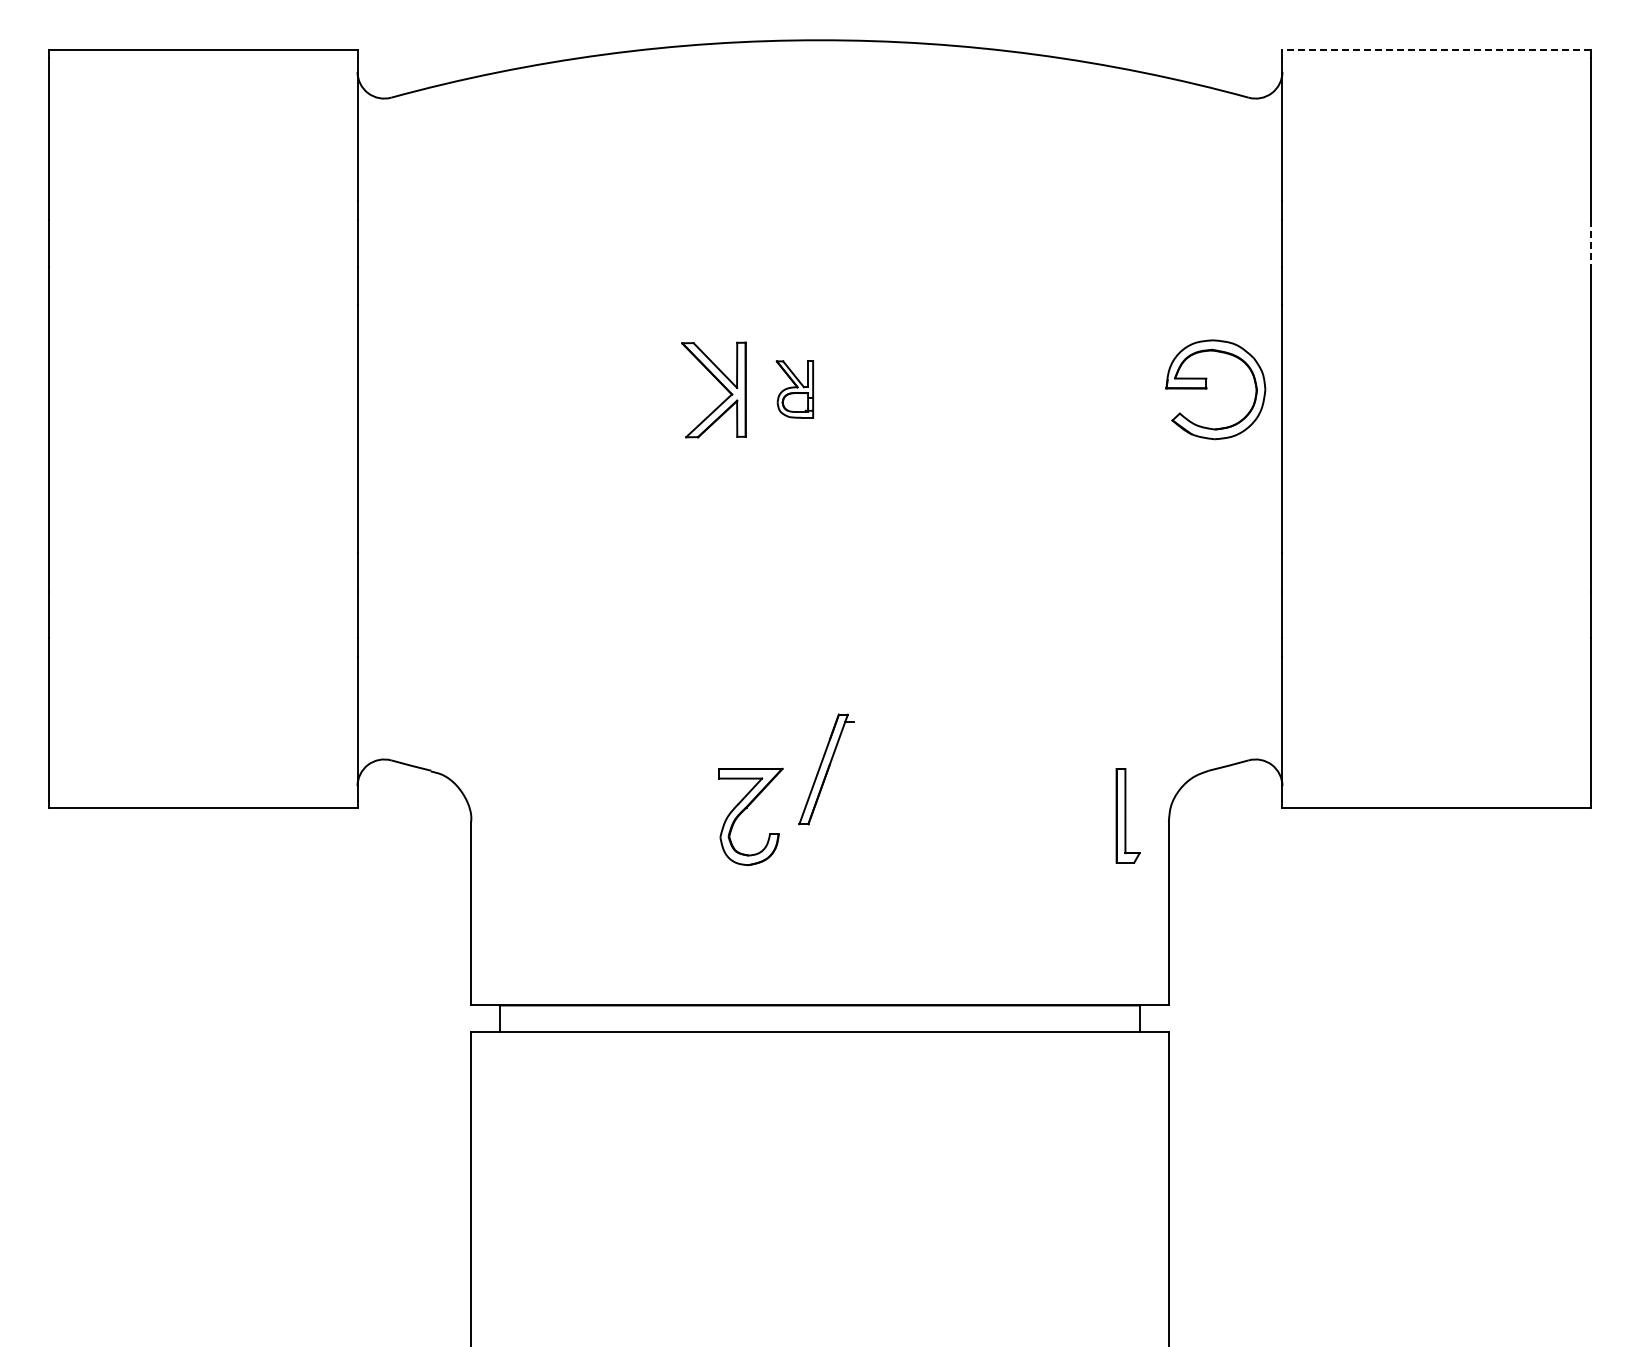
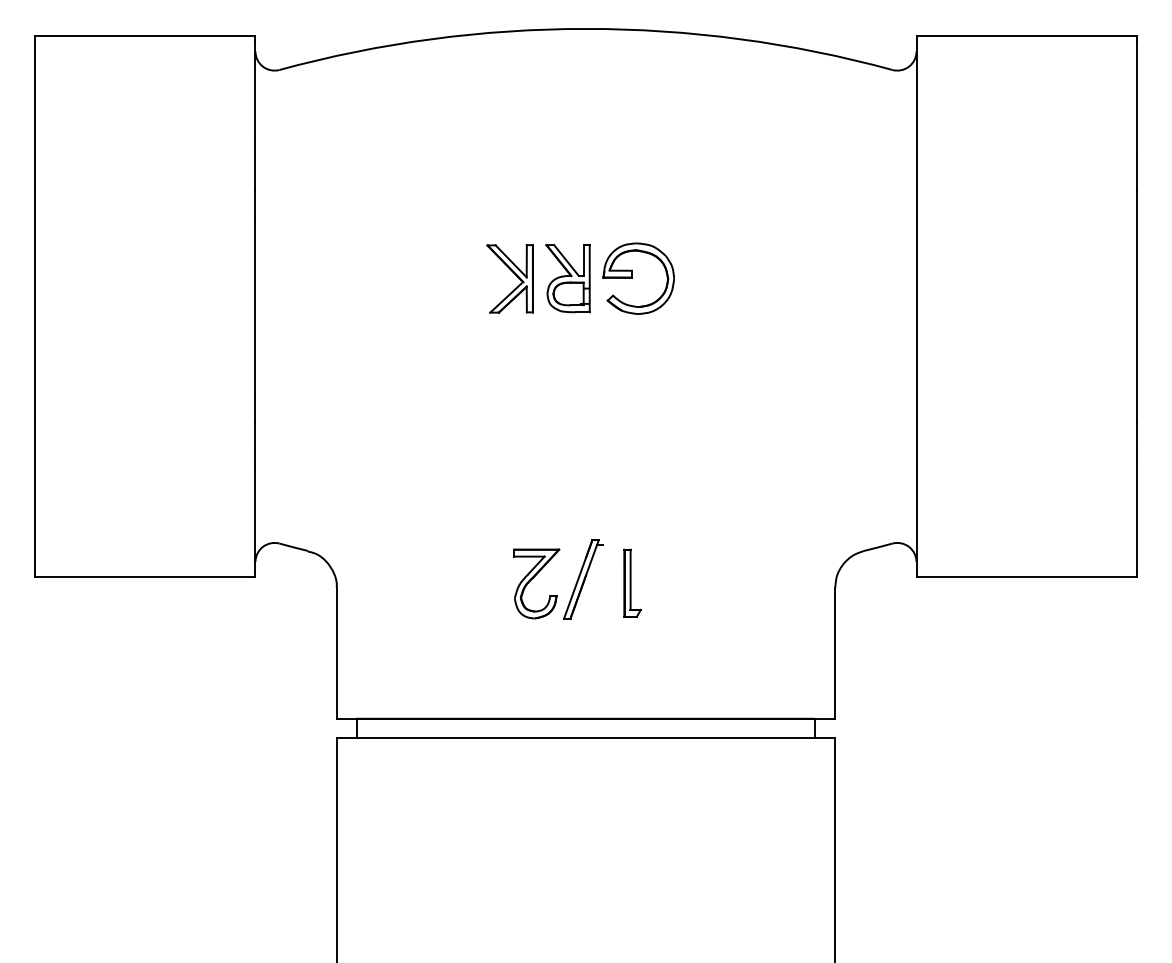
line: (1436, 50) -> (1026, 36), dashed -> solid
line: (1590, 243) -> (1136, 174), dashed -> solid
part: (794, 389) -> (567, 278), size x1.67
part: (1207, 389) -> (632, 278), moved
part: (826, 769) -> (583, 579), moved
part: (1127, 815) -> (632, 582), moved

